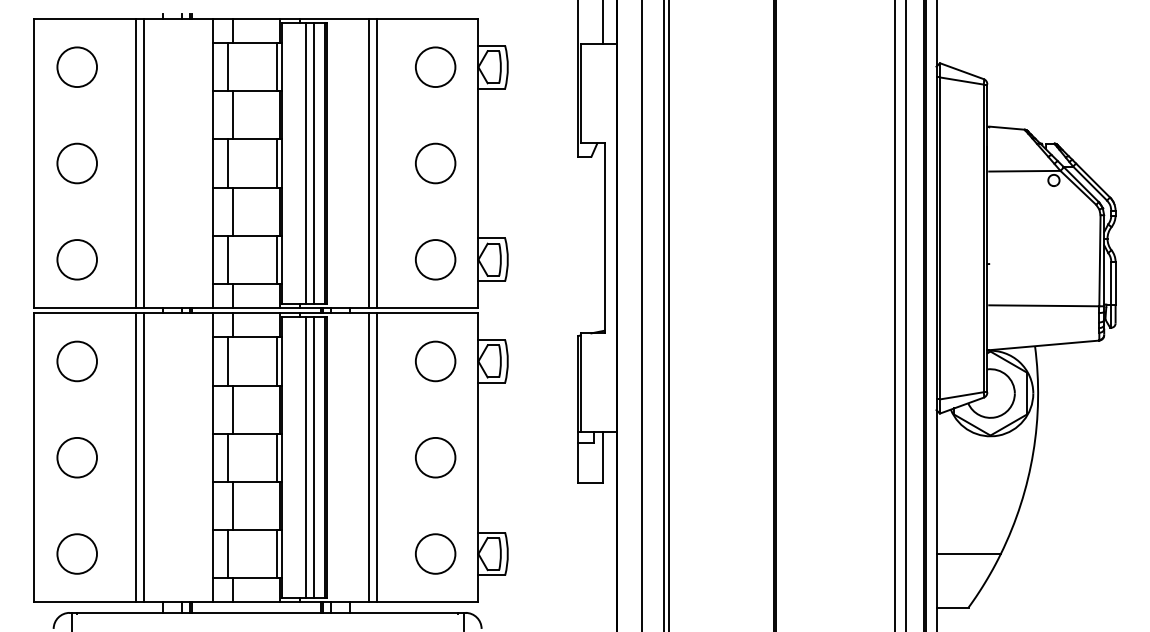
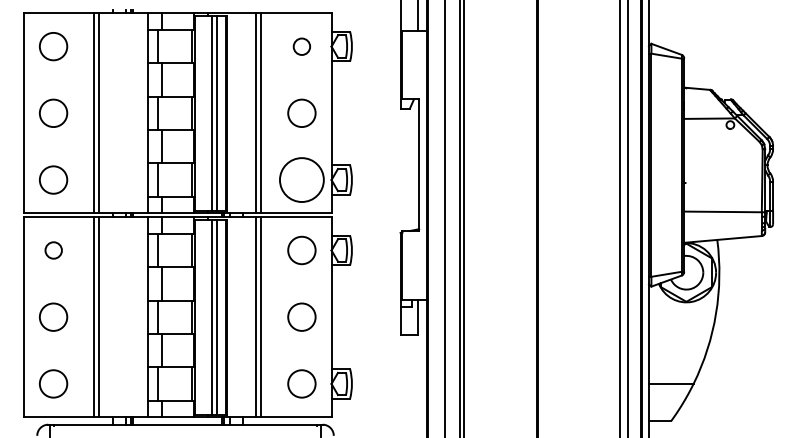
circle: (435, 67) -> (301, 46), size x0.6
circle: (435, 258) -> (301, 179), size x1.6
circle: (77, 361) -> (53, 250), size x0.6

